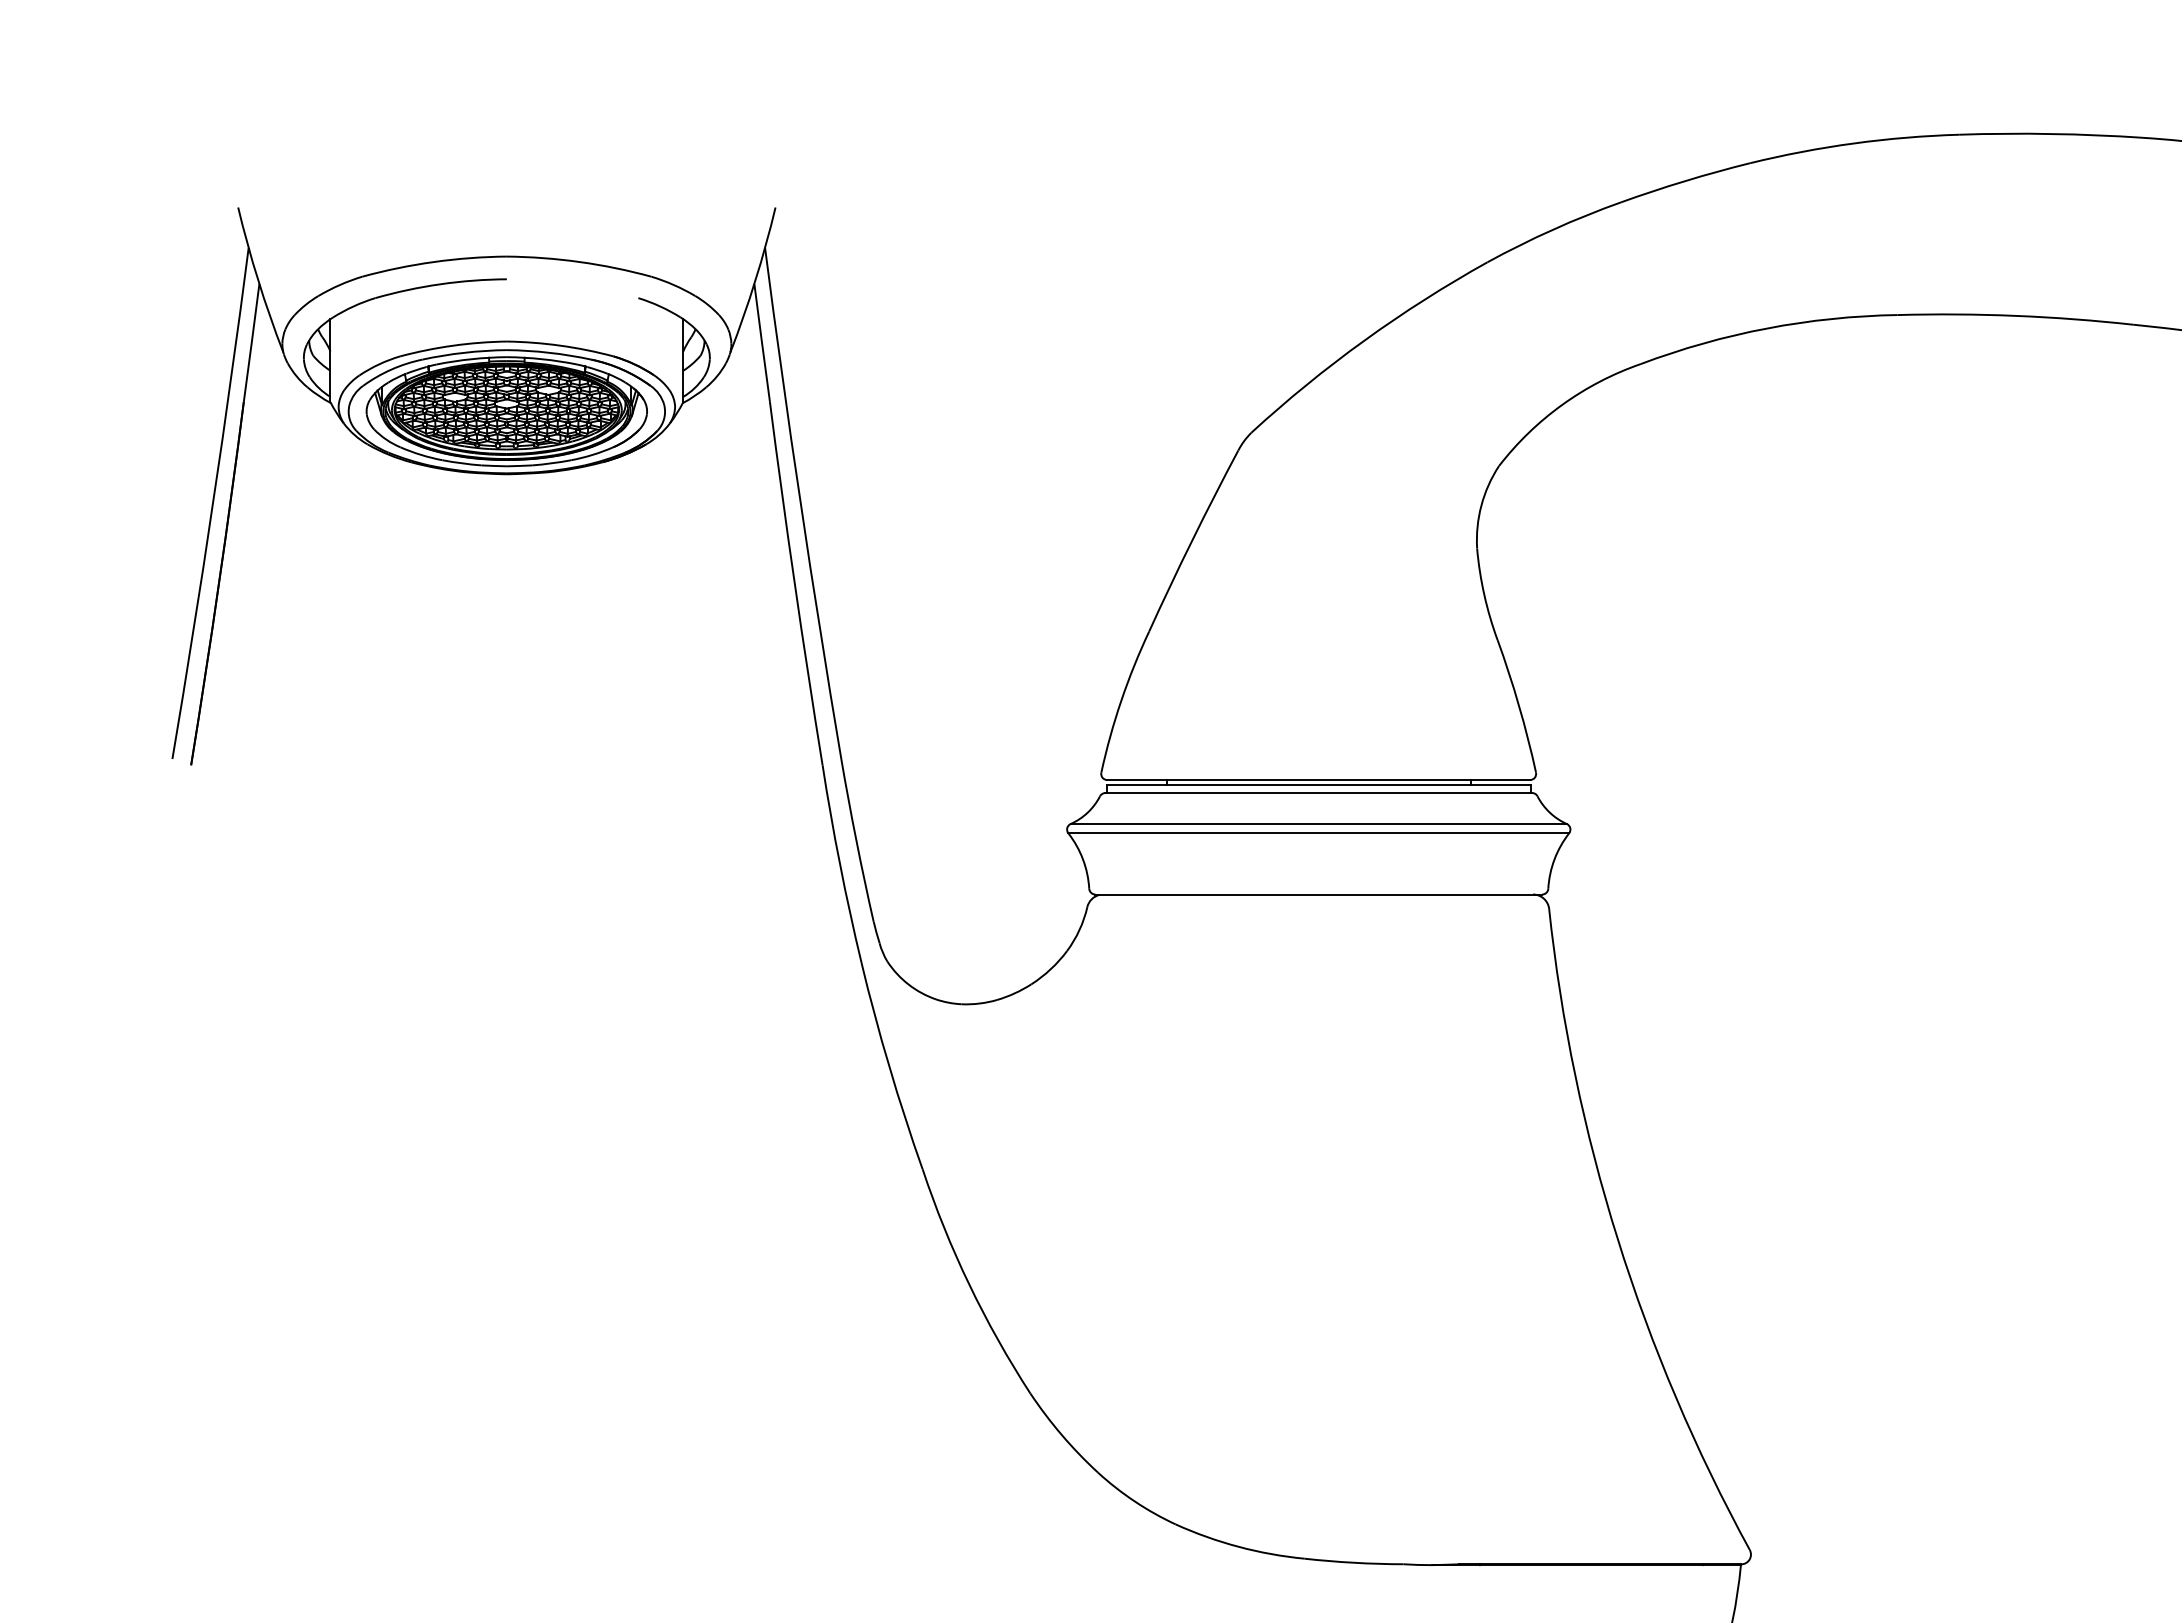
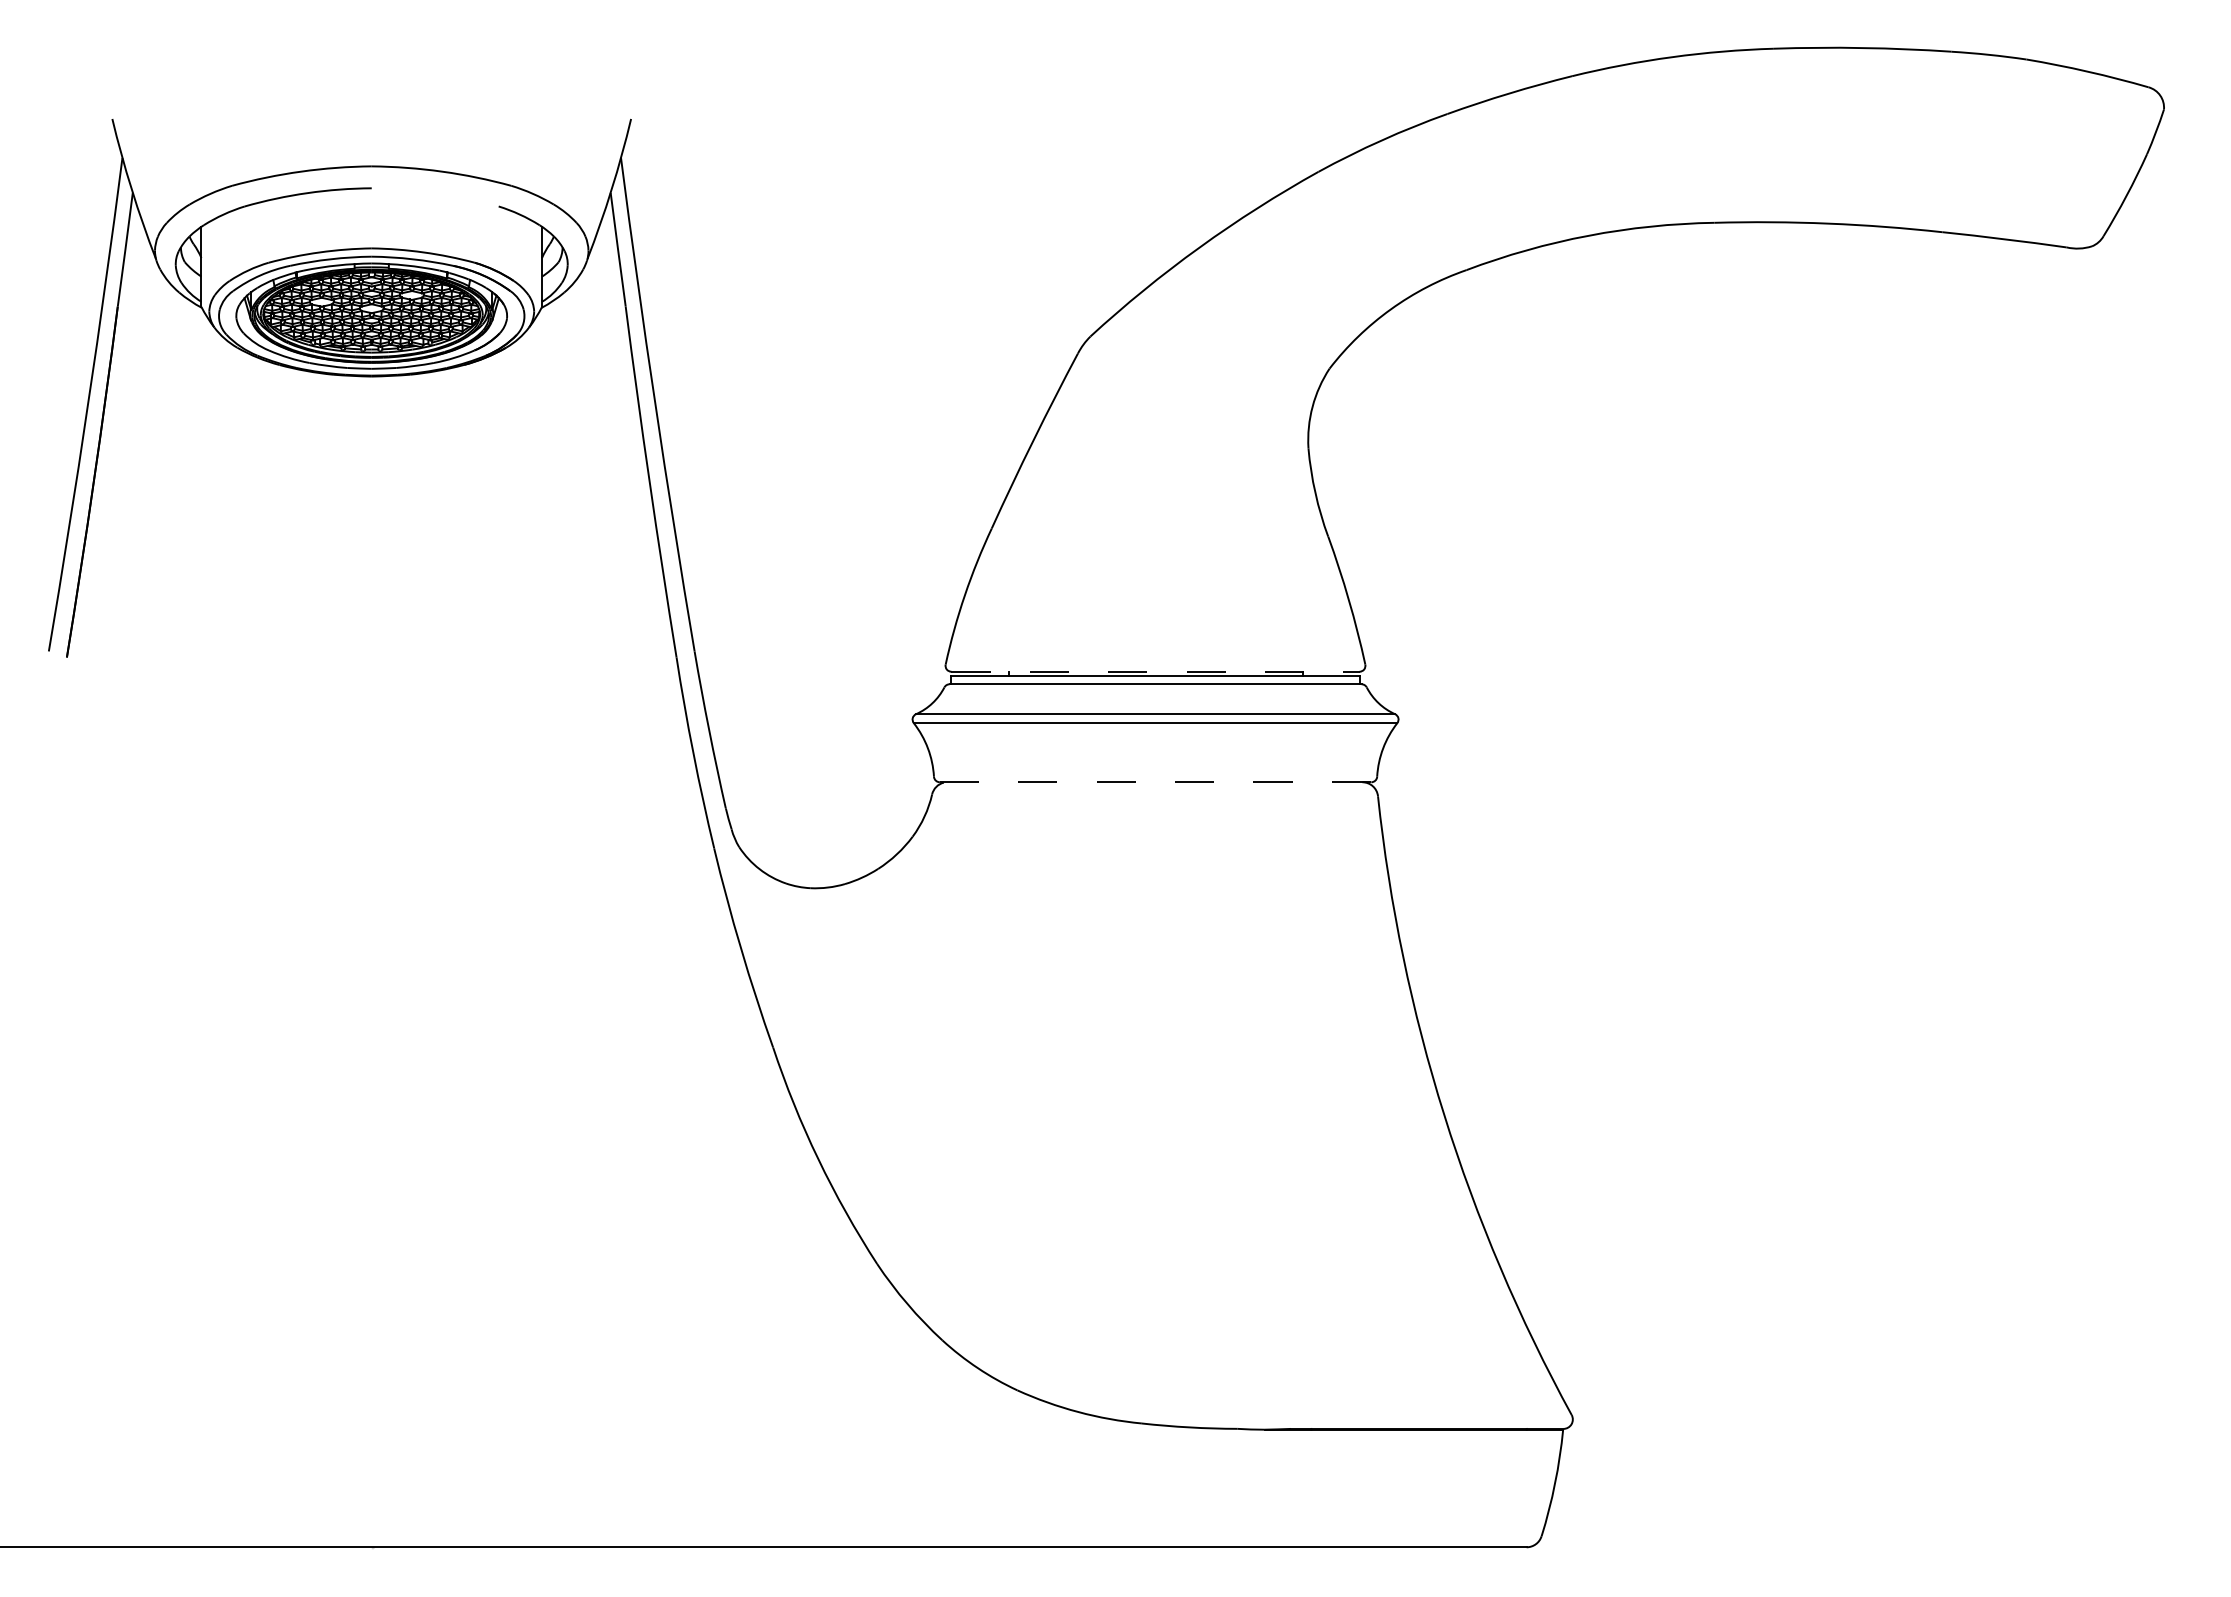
line: (1319, 779) -> (1156, 671), solid -> dashed
line: (1318, 894) -> (1155, 782), solid -> dashed

